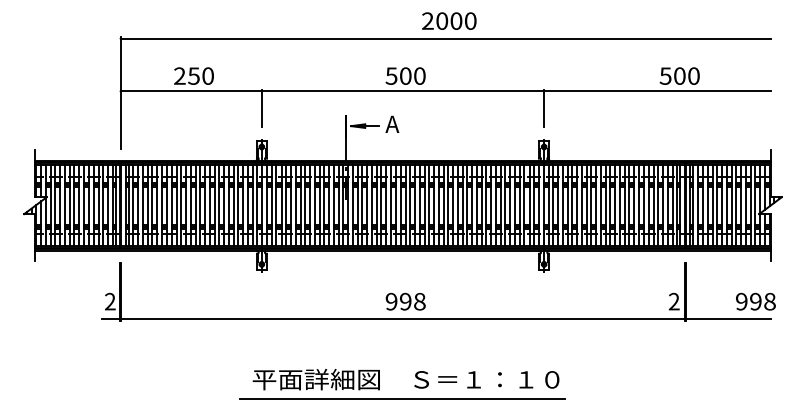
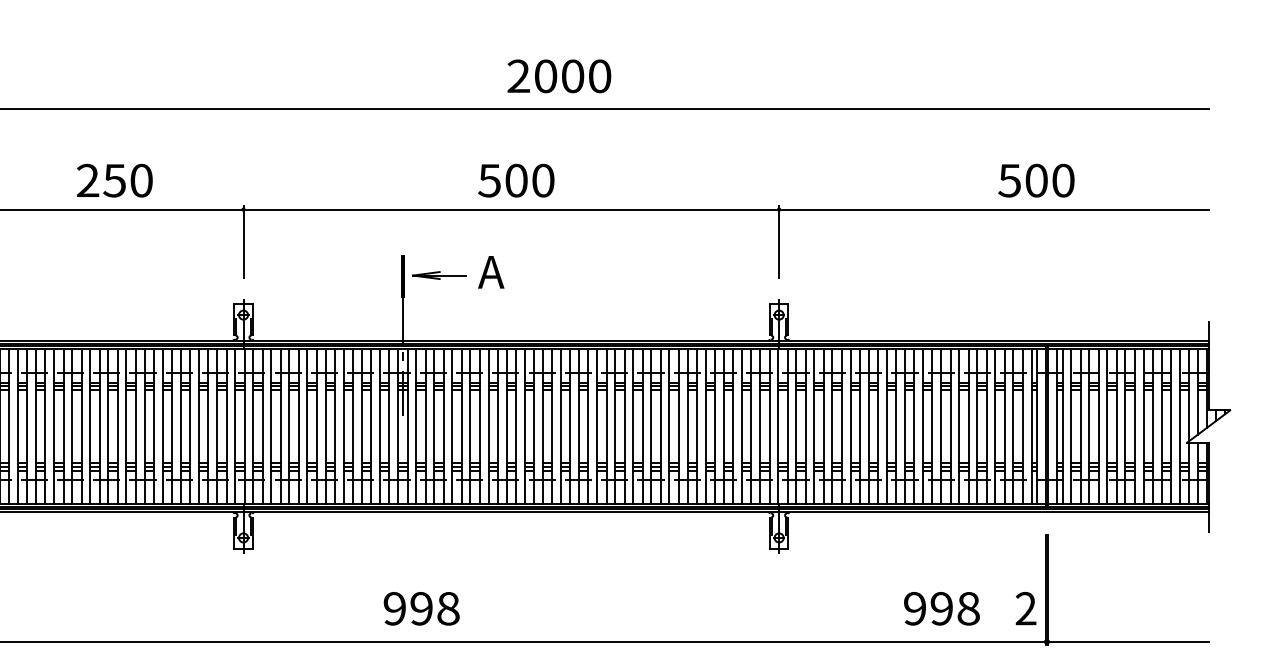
text: (449, 20) -> (559, 75), moved
text: (405, 301) -> (421, 608), moved
text: (755, 301) -> (941, 608), moved

